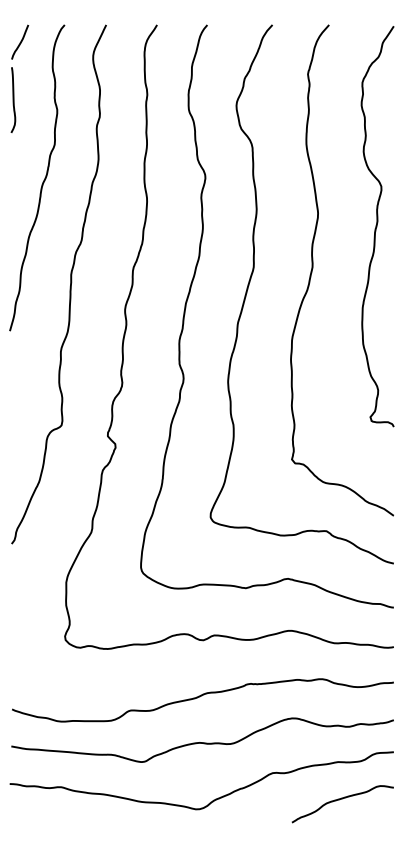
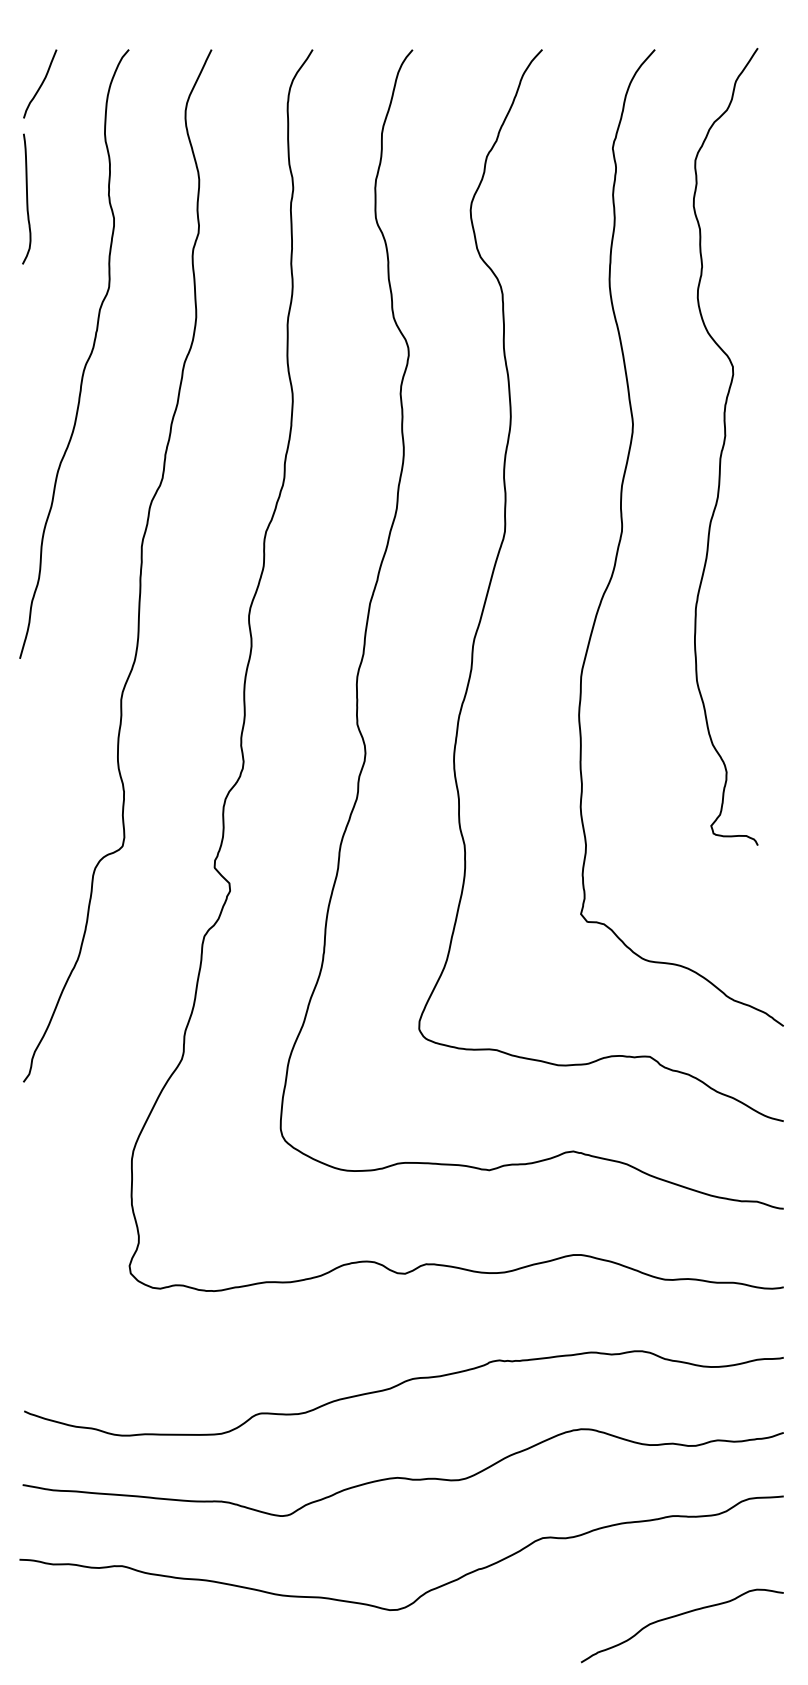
curve: (377, 226) -> (725, 446), moved
curve: (342, 799) -> (681, 1616), moved

